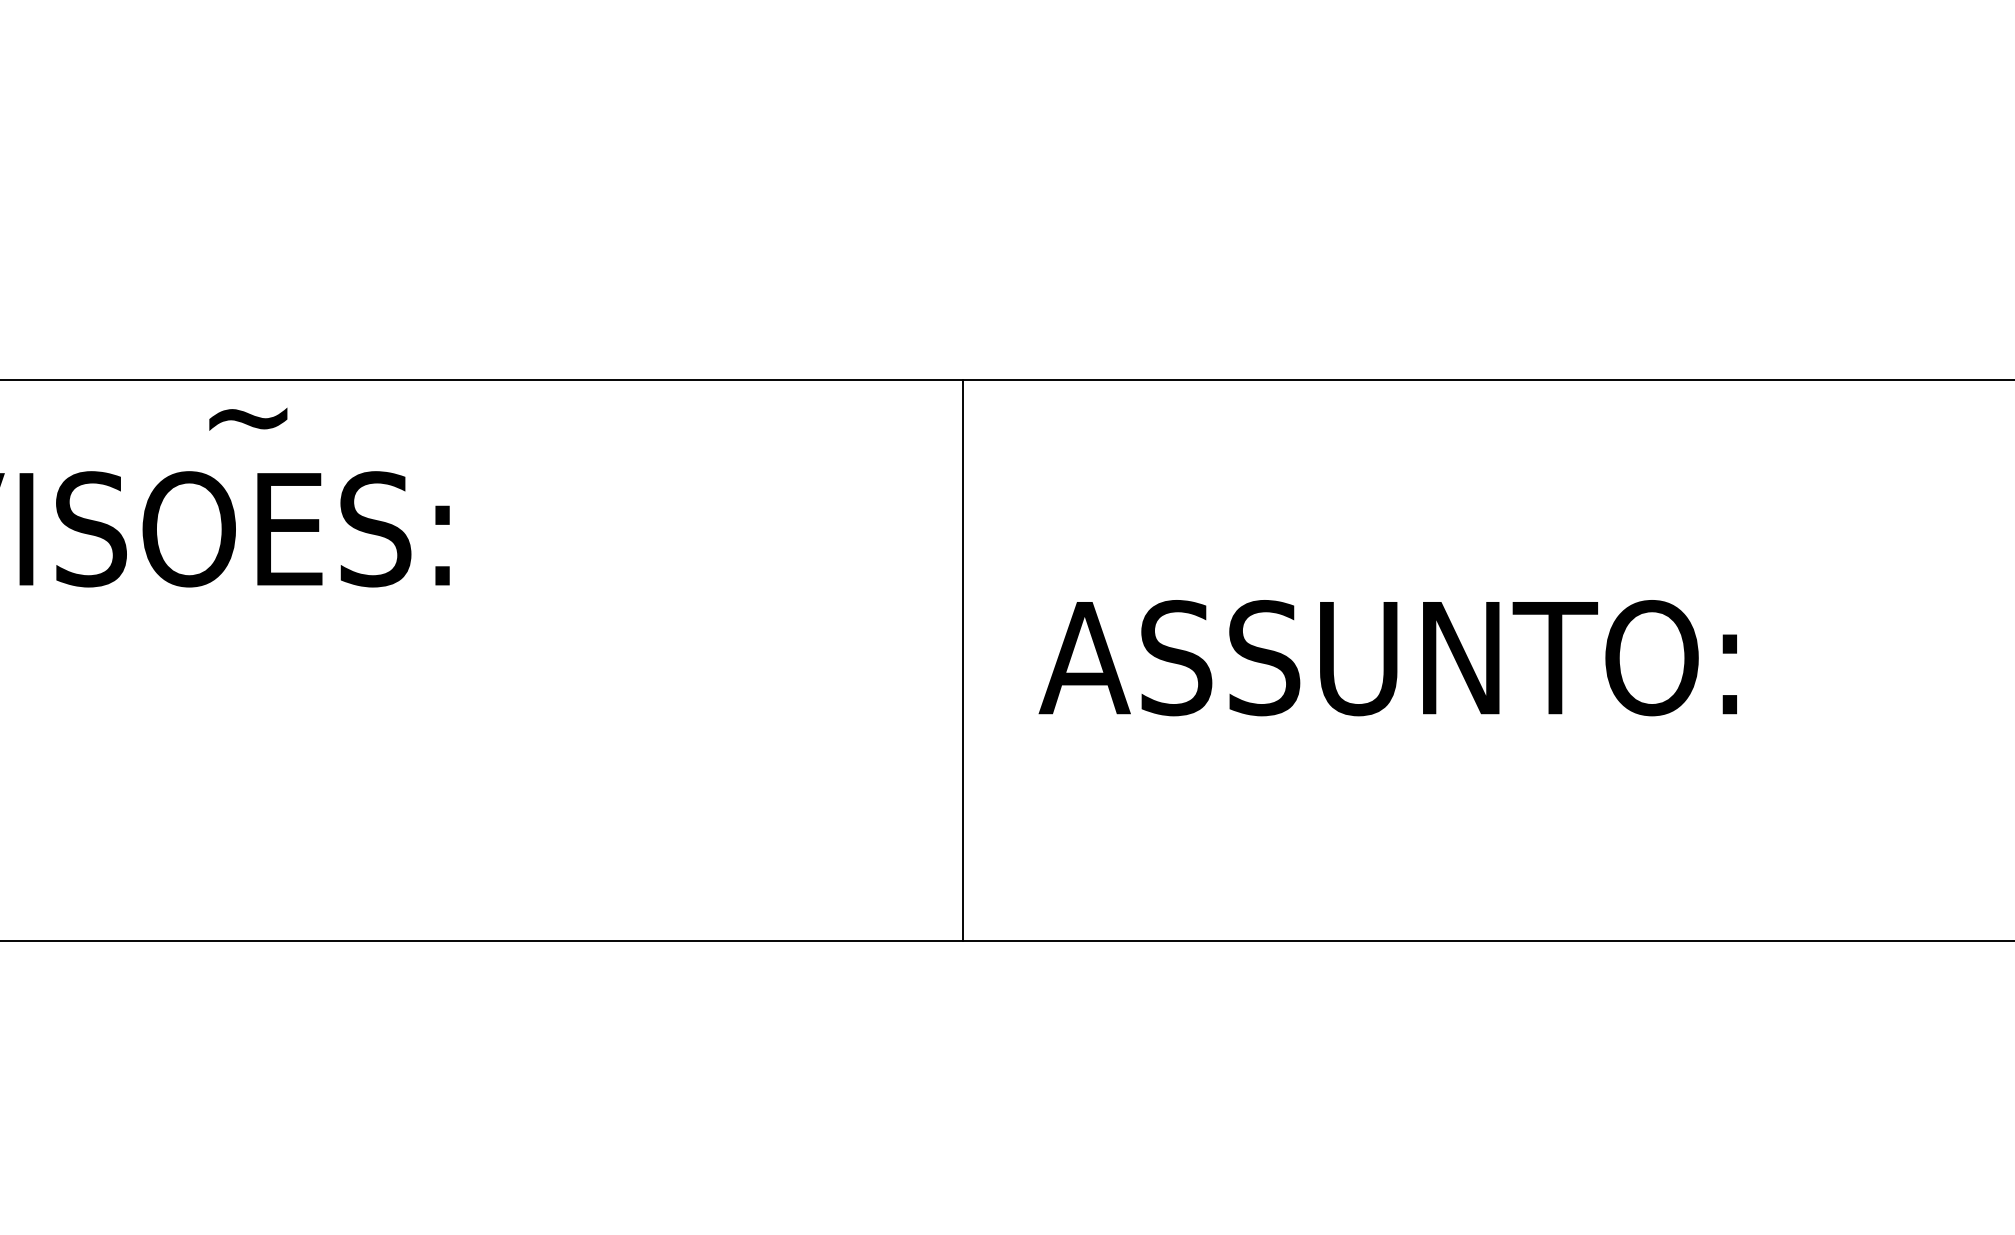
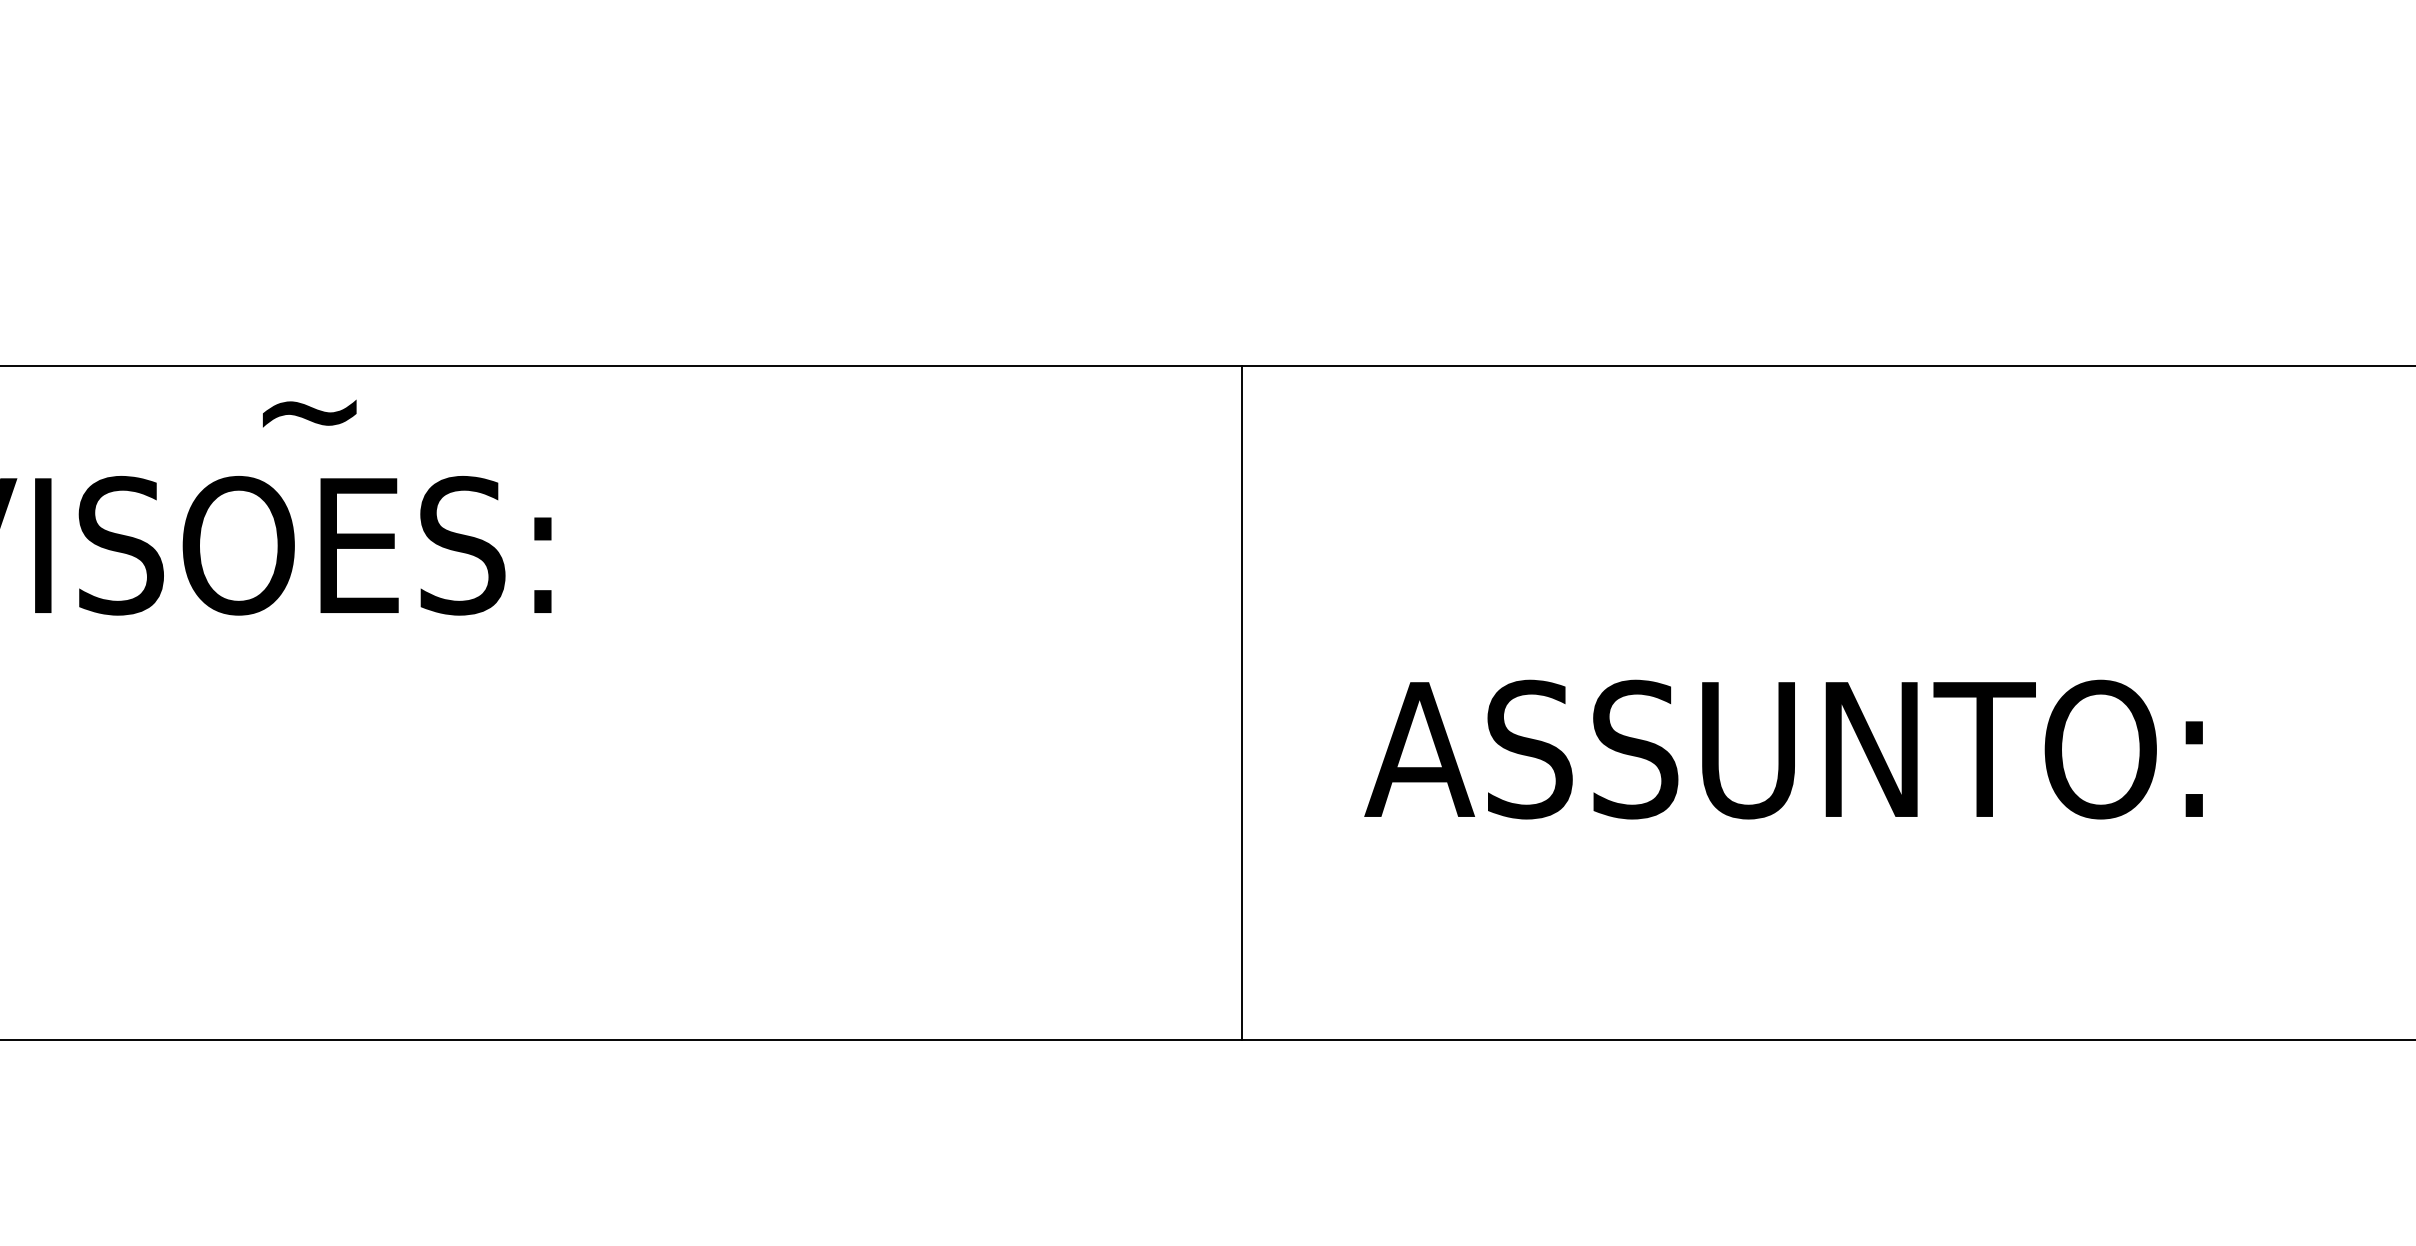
text: (1387, 658) -> (1783, 750), moved
line: (962, 659) -> (1241, 702), moved

